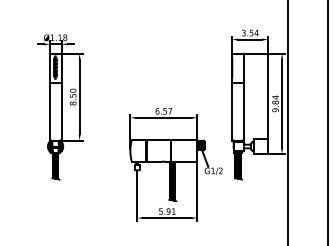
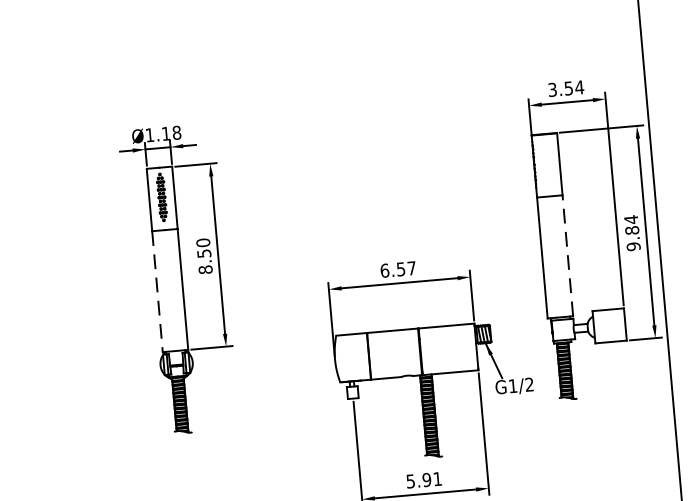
line: (49, 111) -> (157, 291), solid -> dashed
line: (244, 111) -> (568, 255), solid -> dashed

